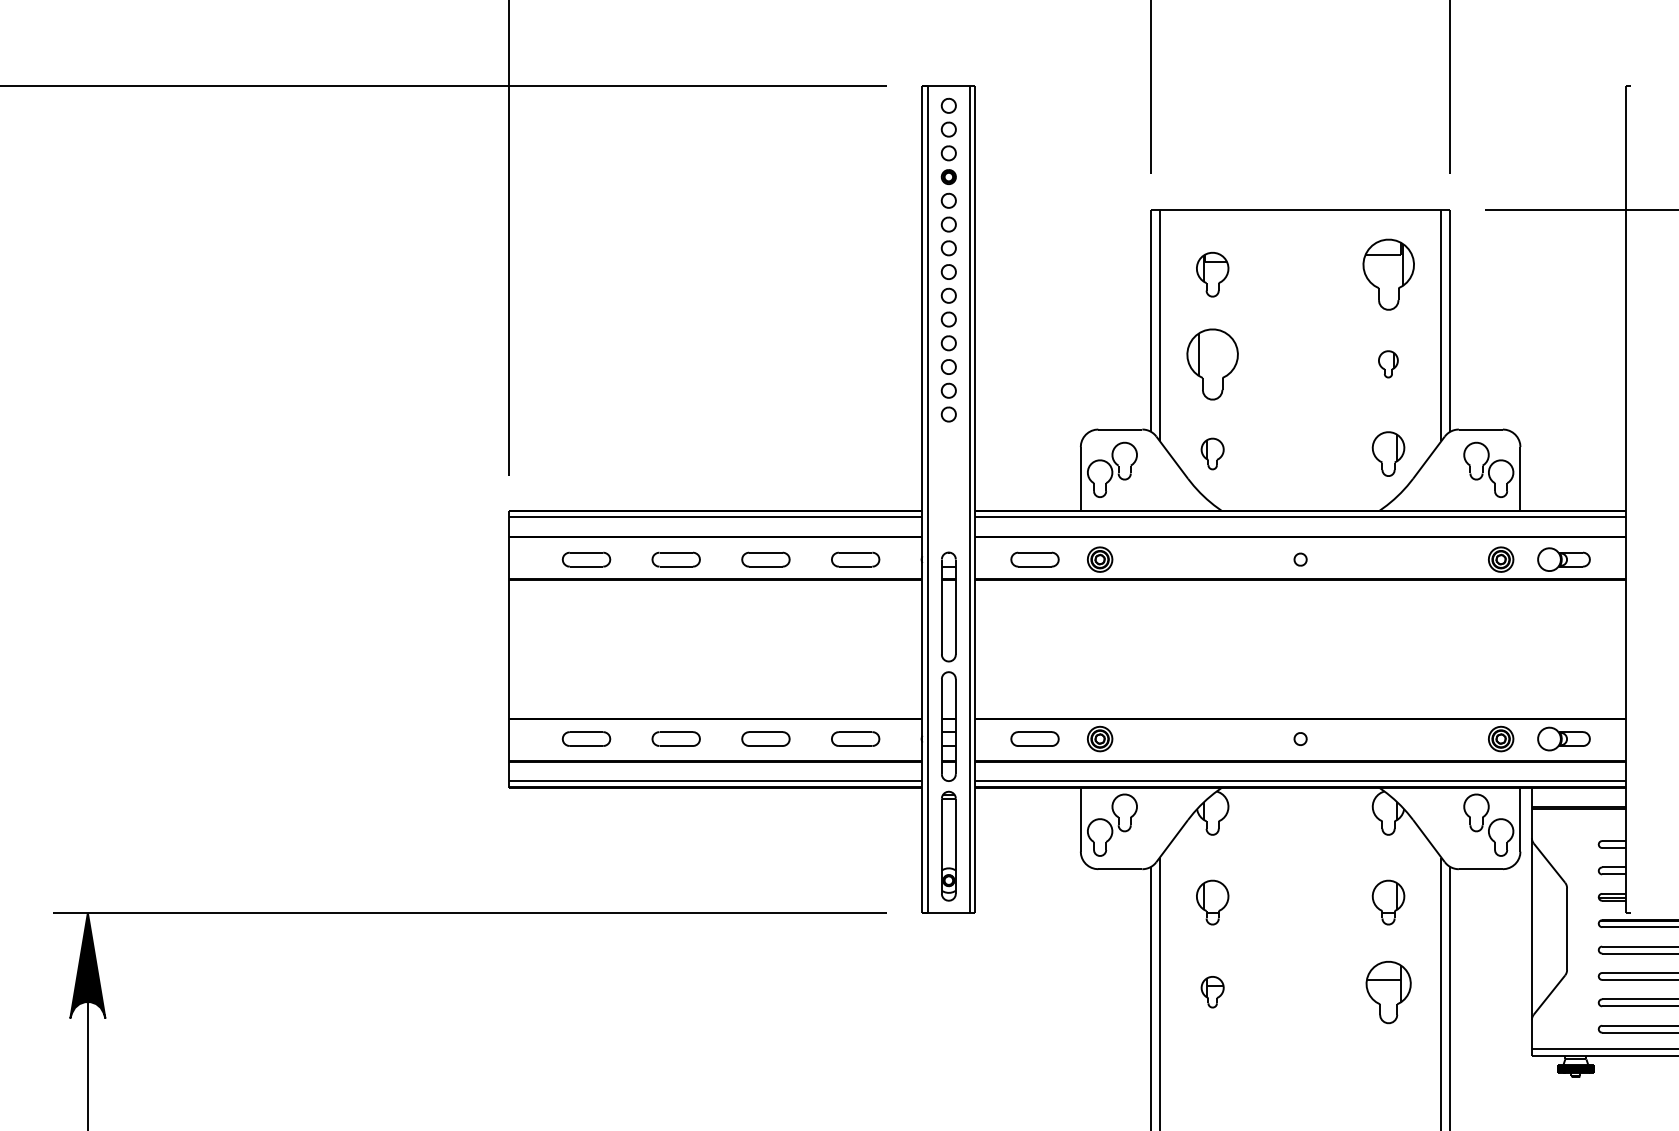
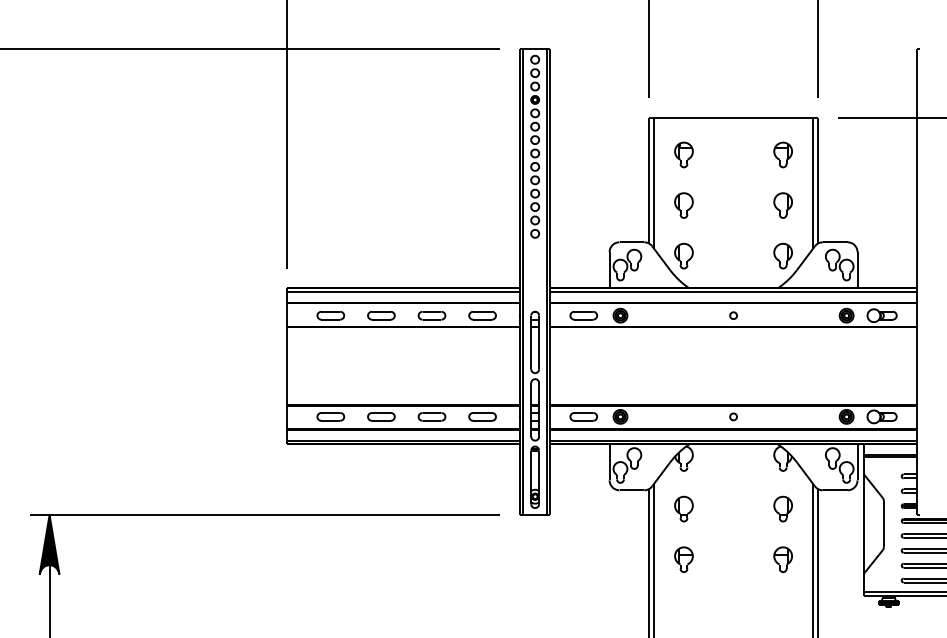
part: (1387, 273) -> (782, 154), size x0.62
part: (1211, 364) -> (683, 205), size x0.62
part: (1387, 364) -> (782, 205), size x1.67
part: (1211, 452) -> (683, 255), size x1.43
part: (1211, 991) -> (683, 559), size x1.43
part: (1387, 991) -> (782, 559), size x0.71

